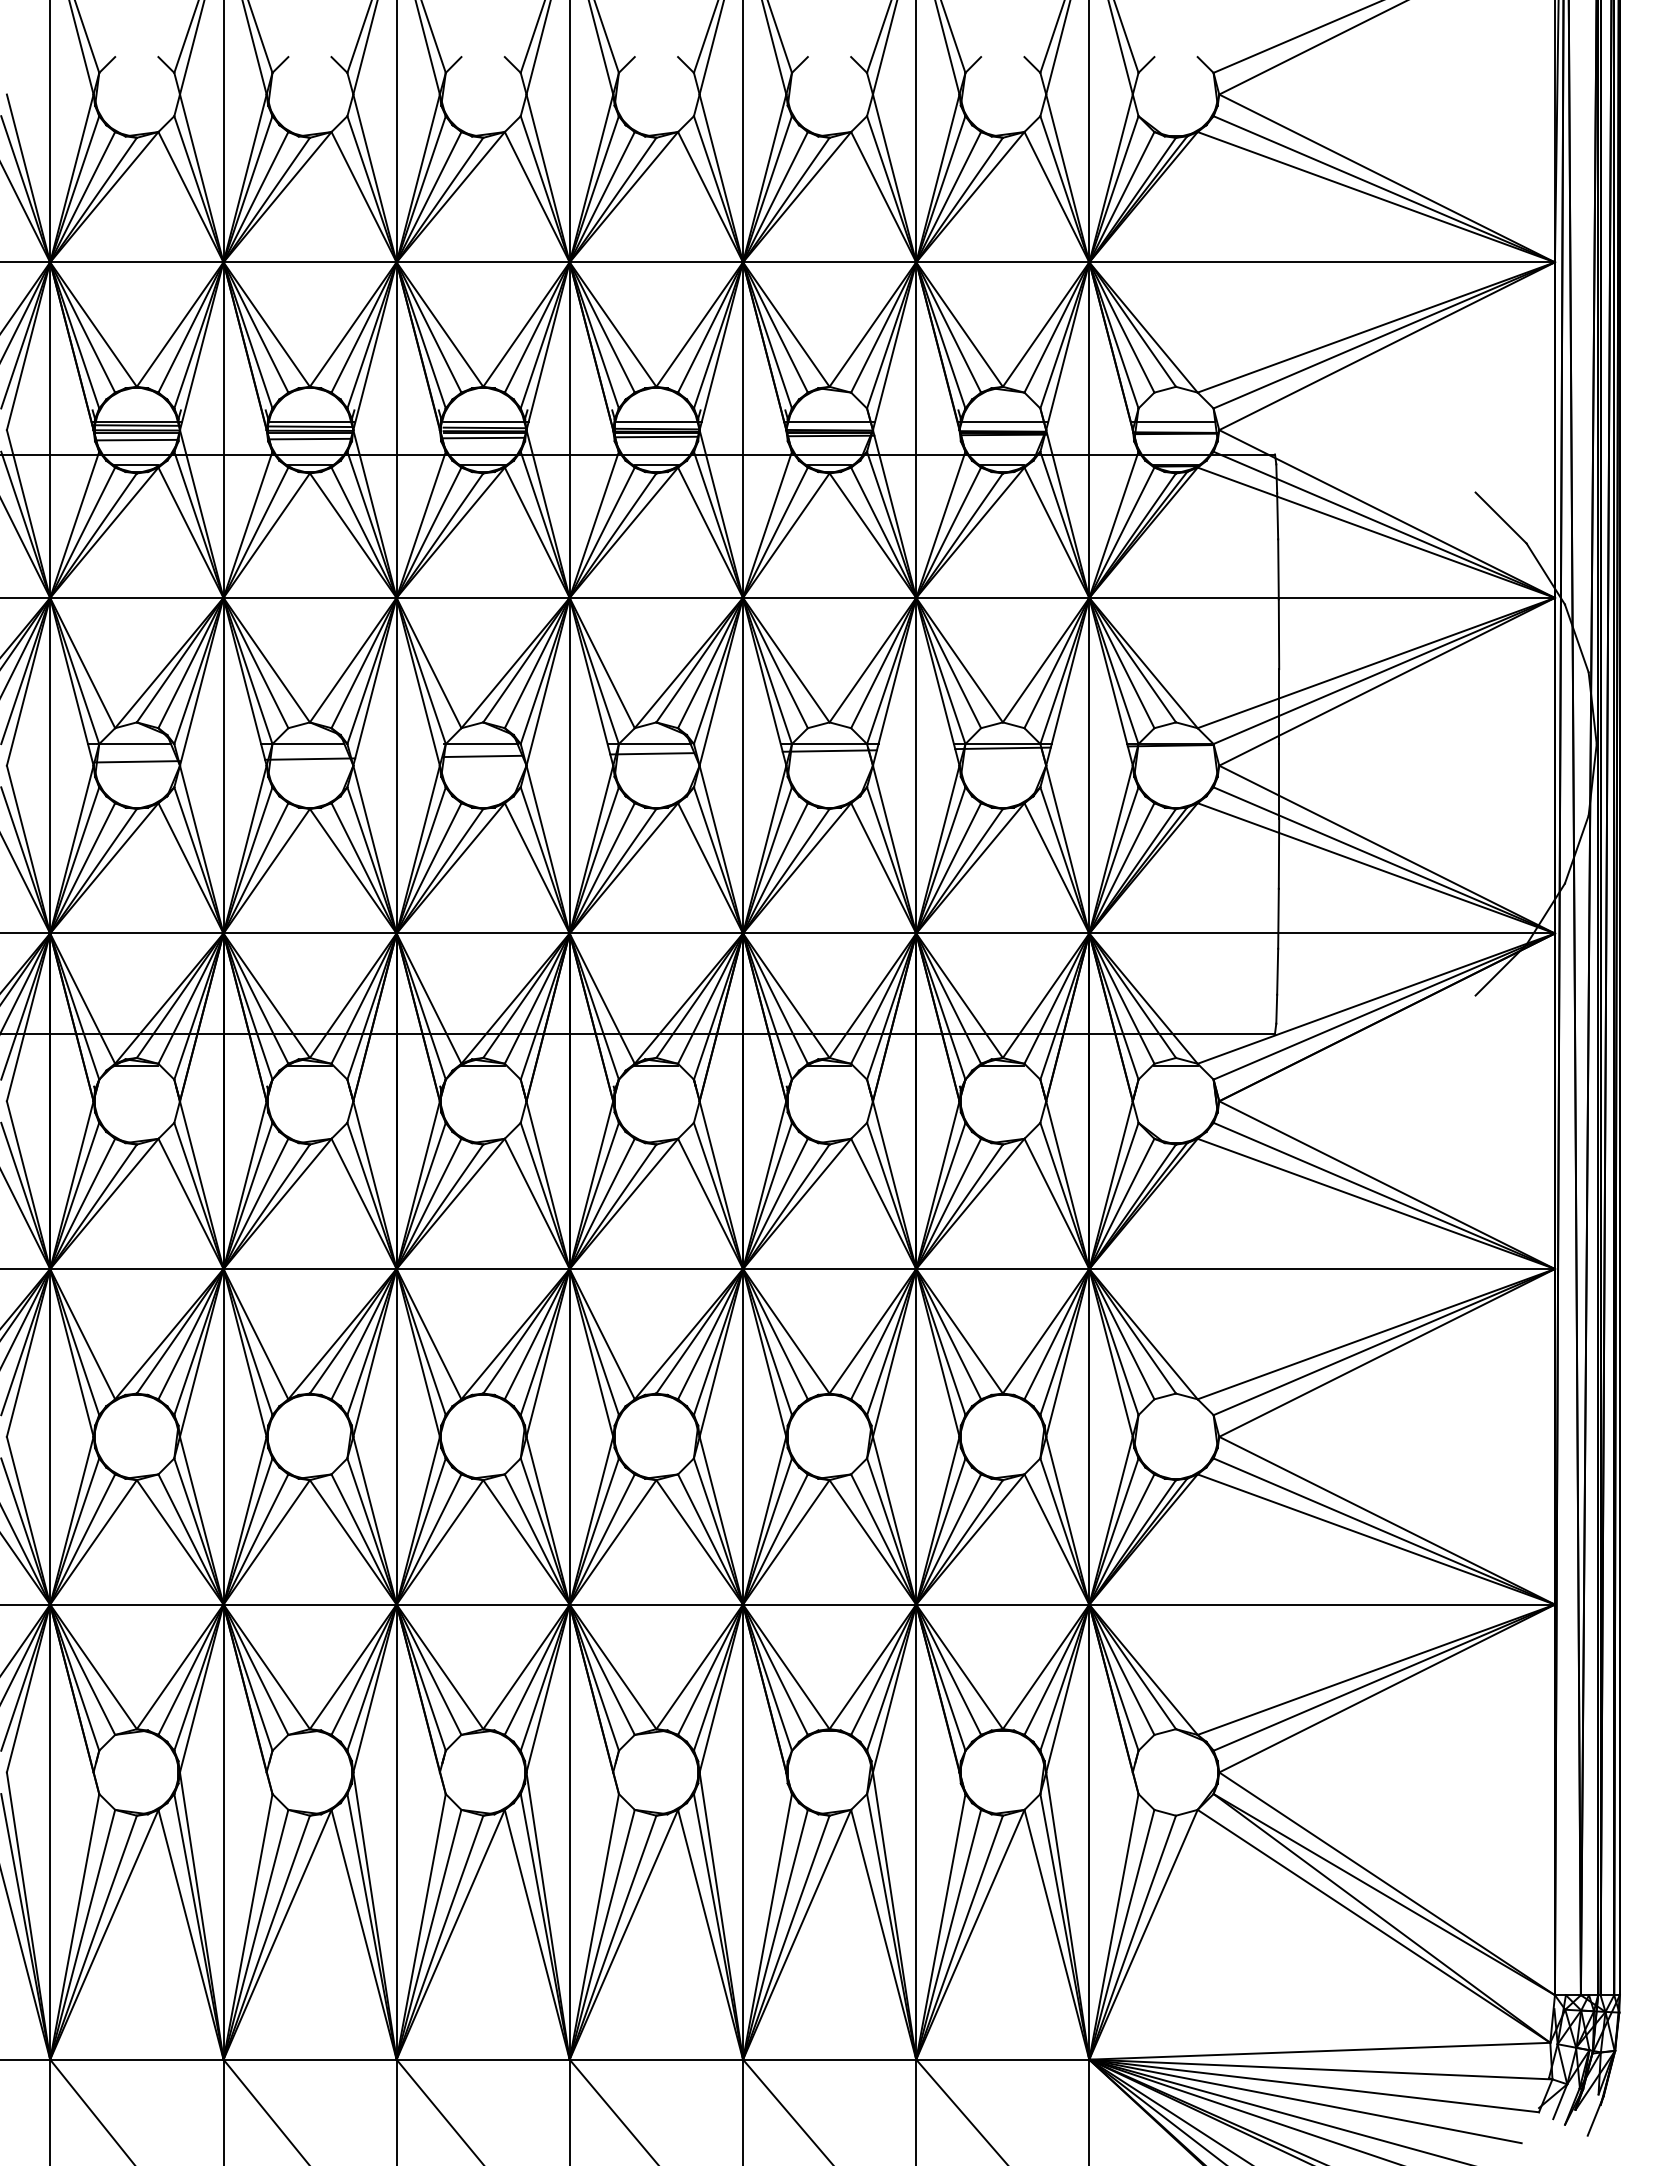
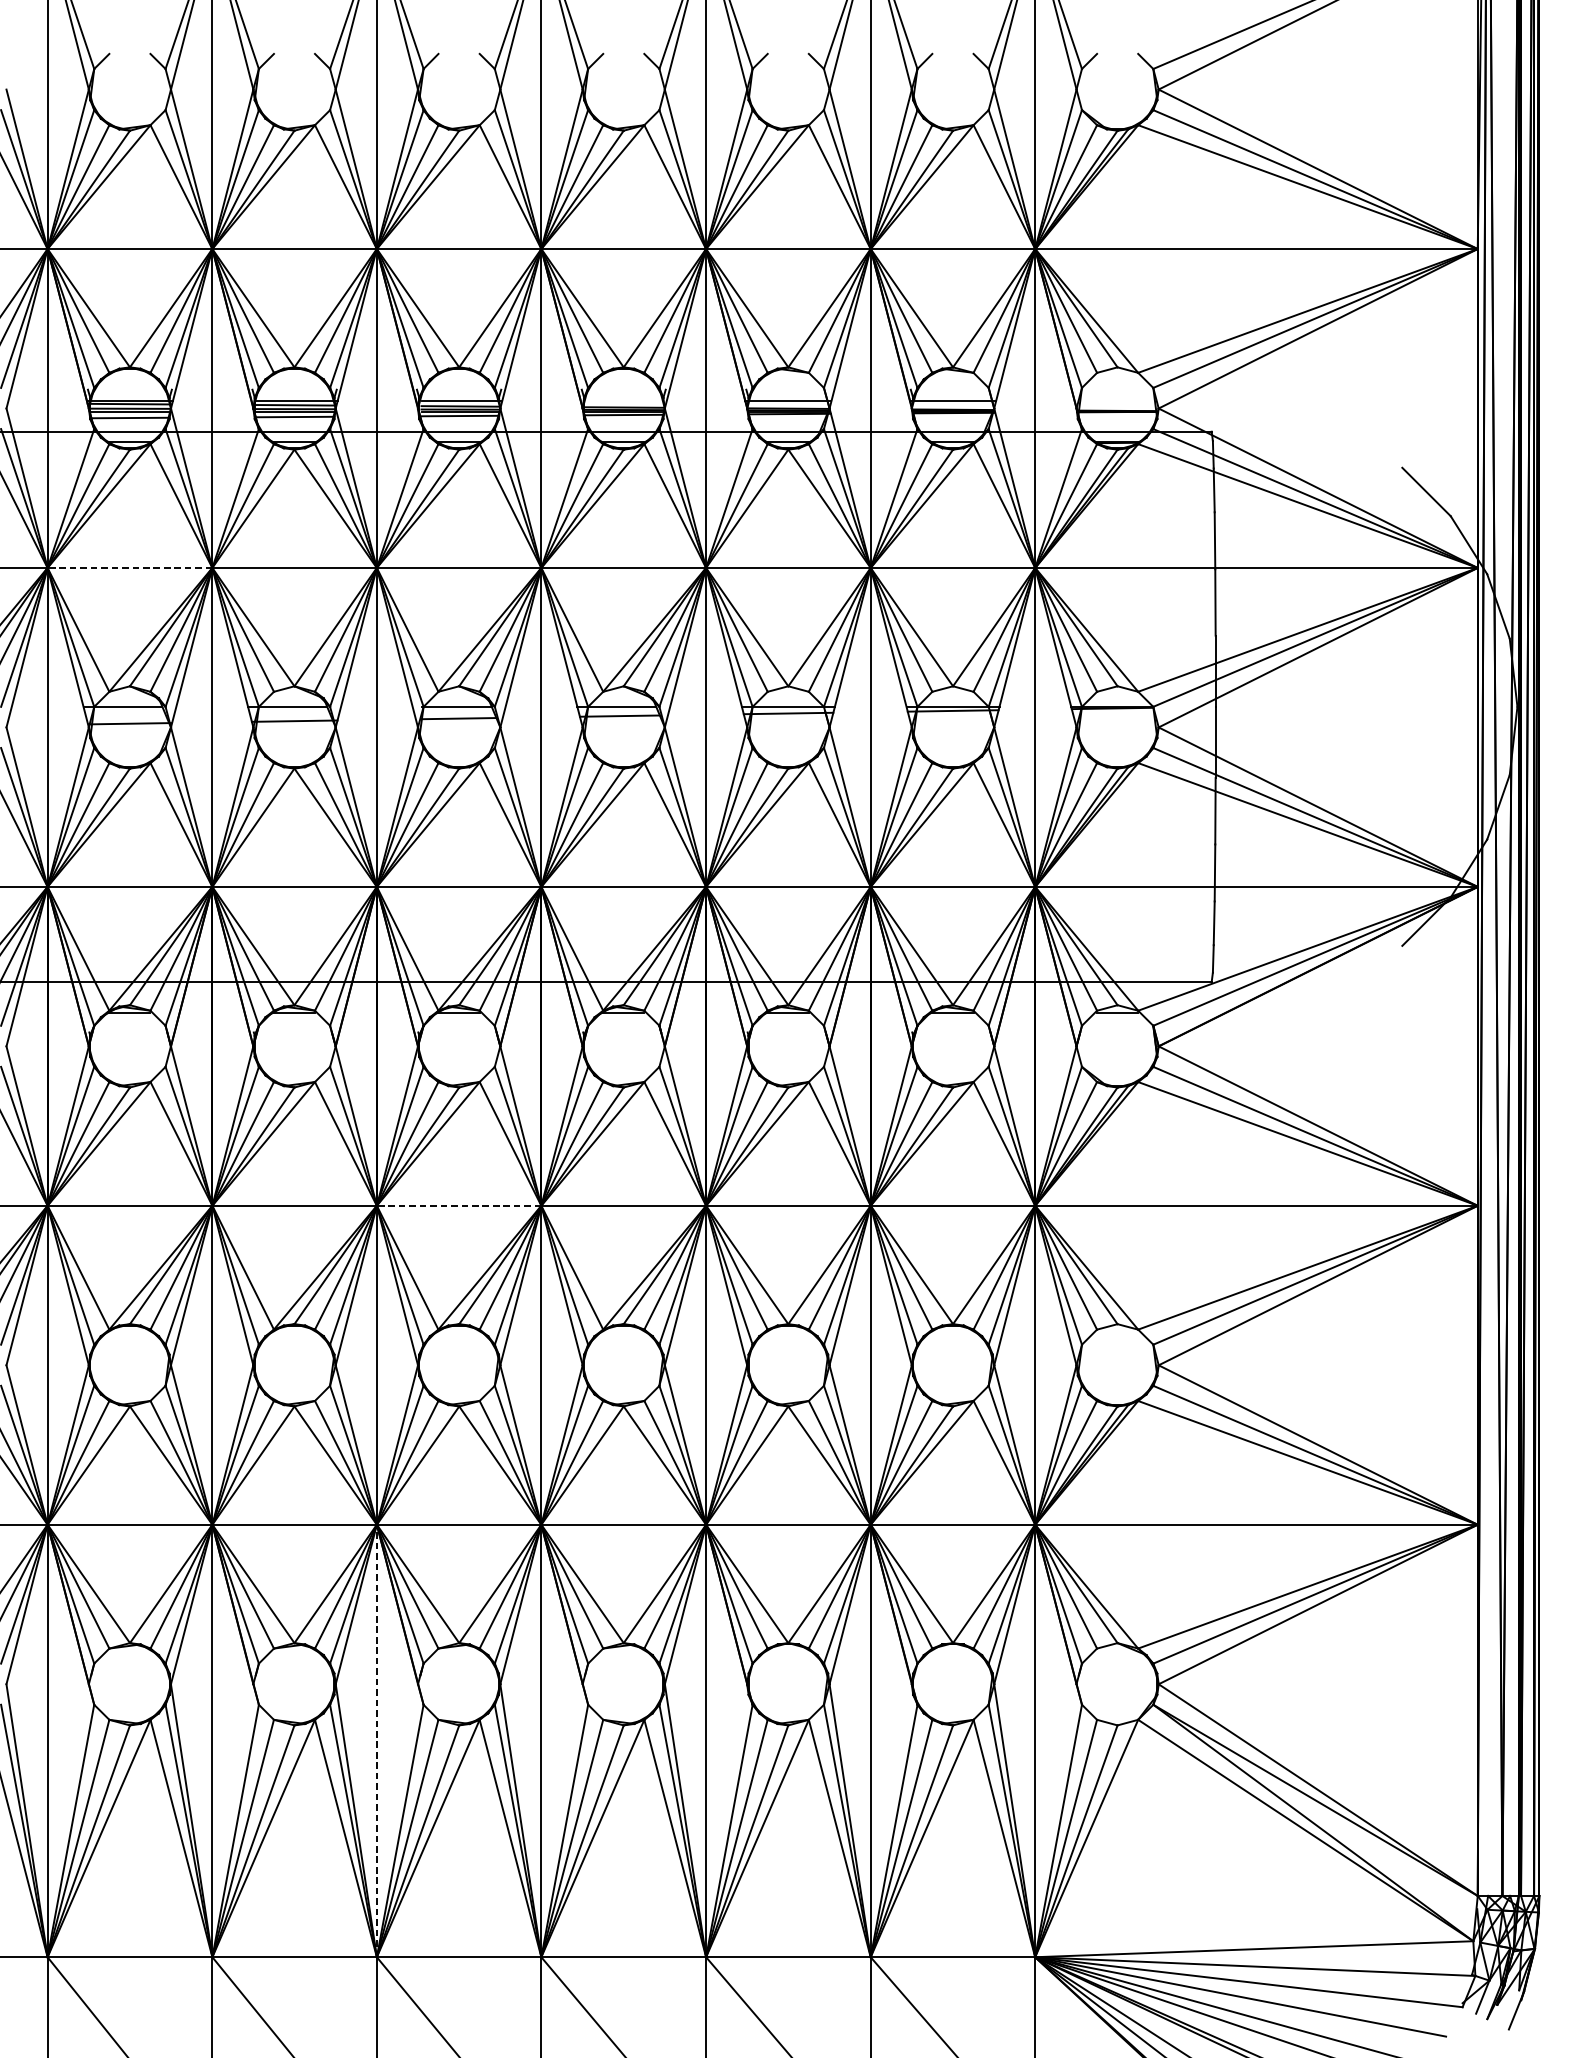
line: (657, 422) -> (624, 401), removed
line: (1172, 422) -> (1114, 401), removed
line: (136, 597) -> (129, 567), solid -> dashed
line: (483, 1269) -> (459, 1206), solid -> dashed
line: (396, 1832) -> (376, 1741), solid -> dashed

